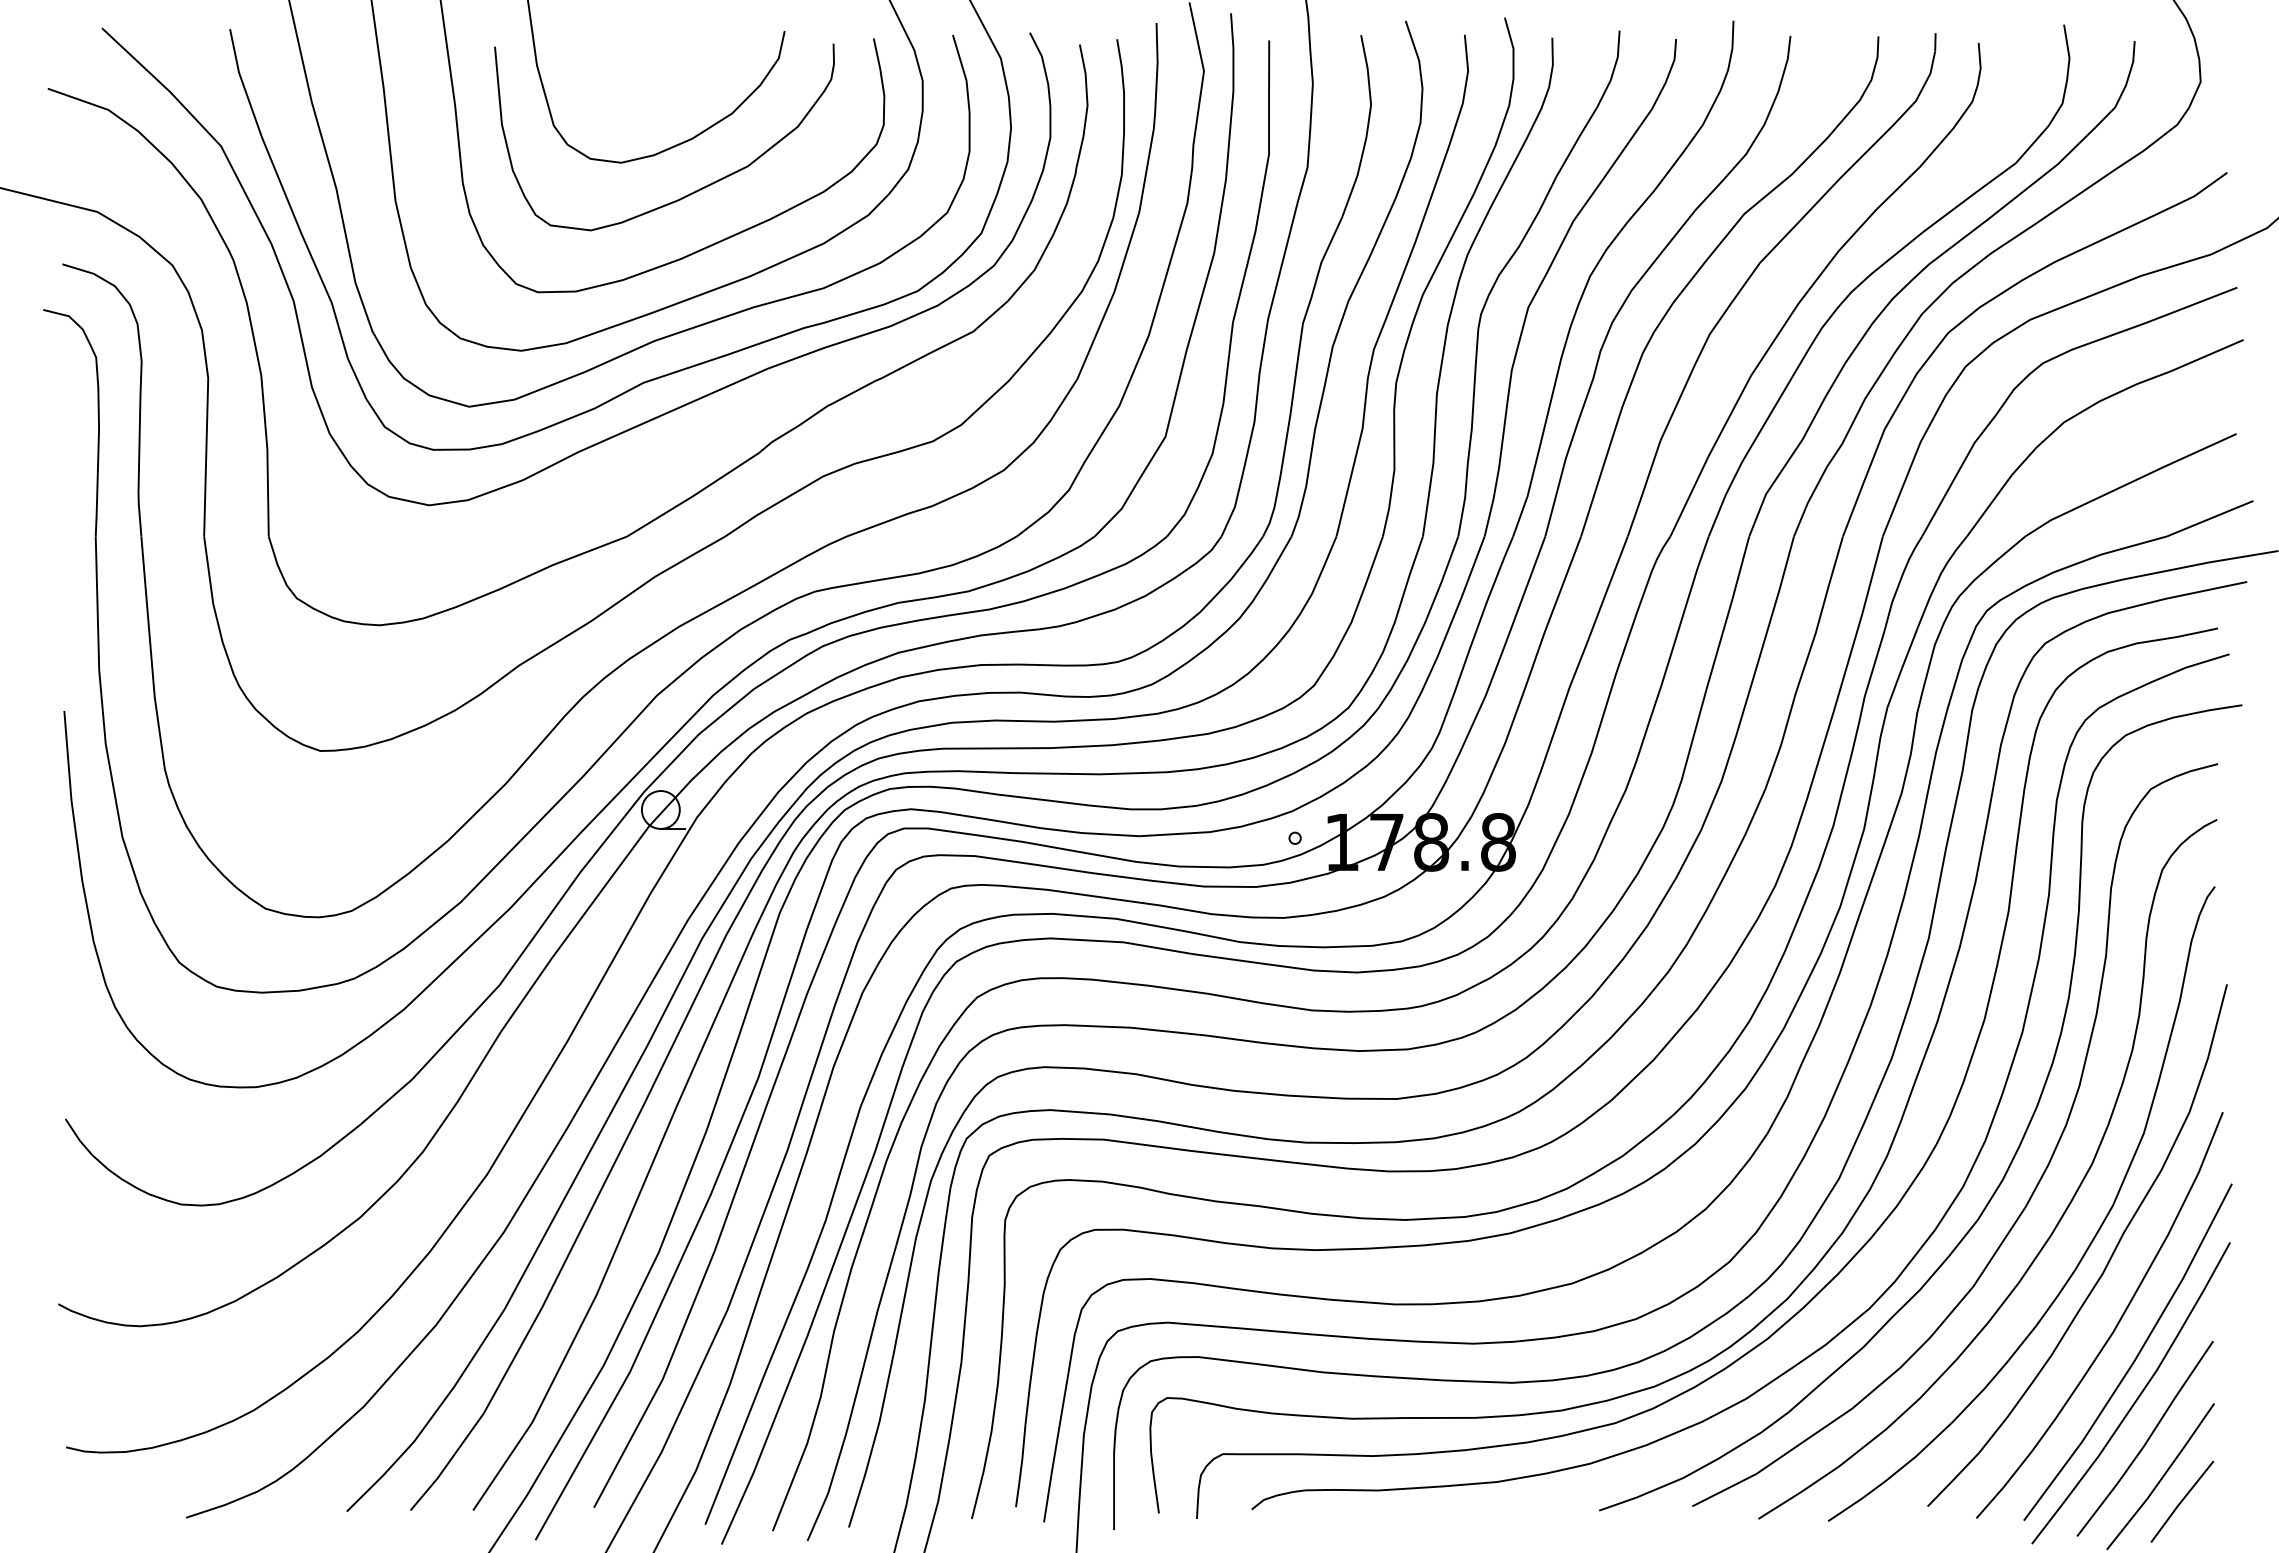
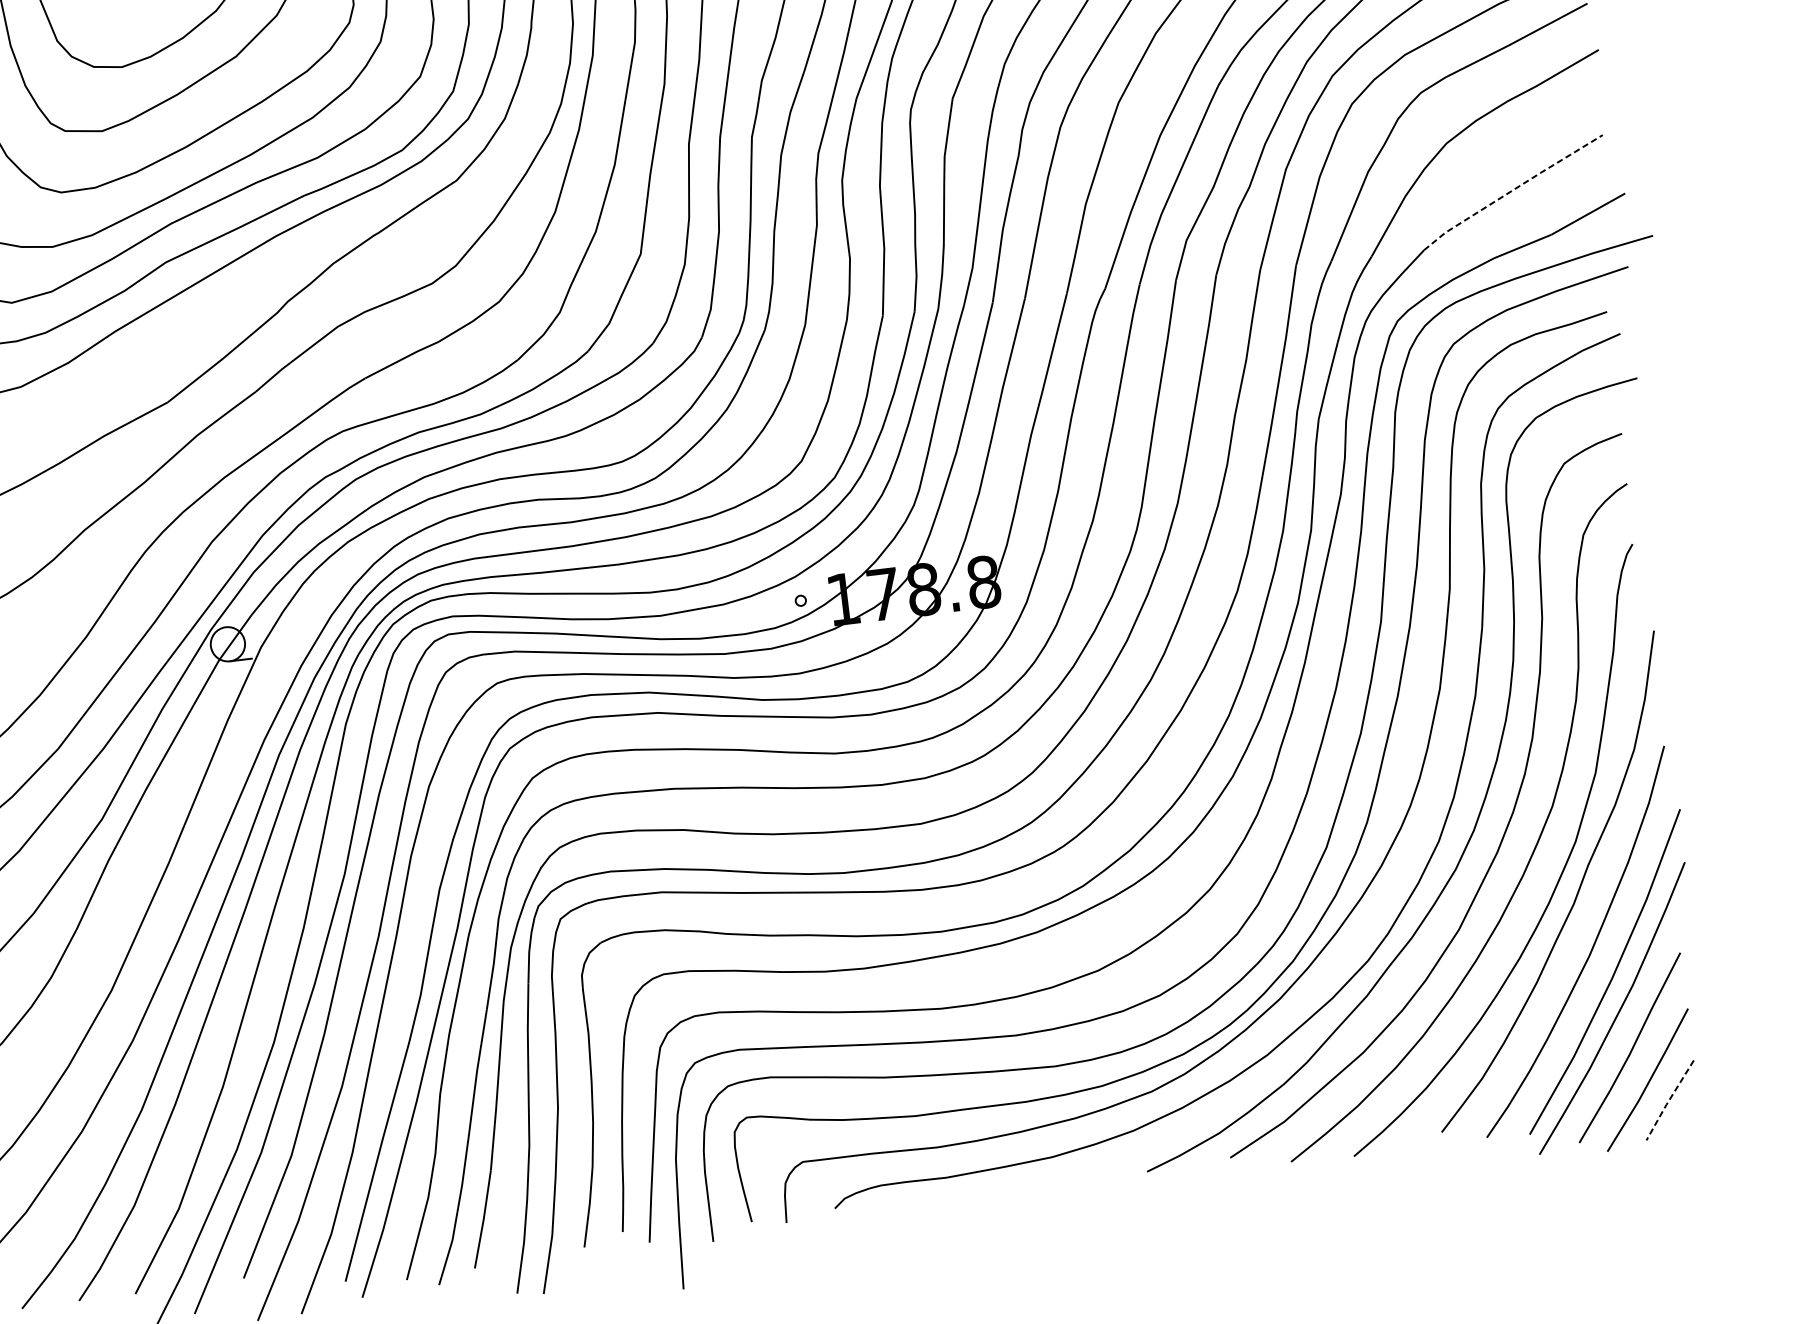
line: (2129, 483) -> (1511, 191), solid -> dashed
line: (2180, 1502) -> (1668, 1101), solid -> dashed

